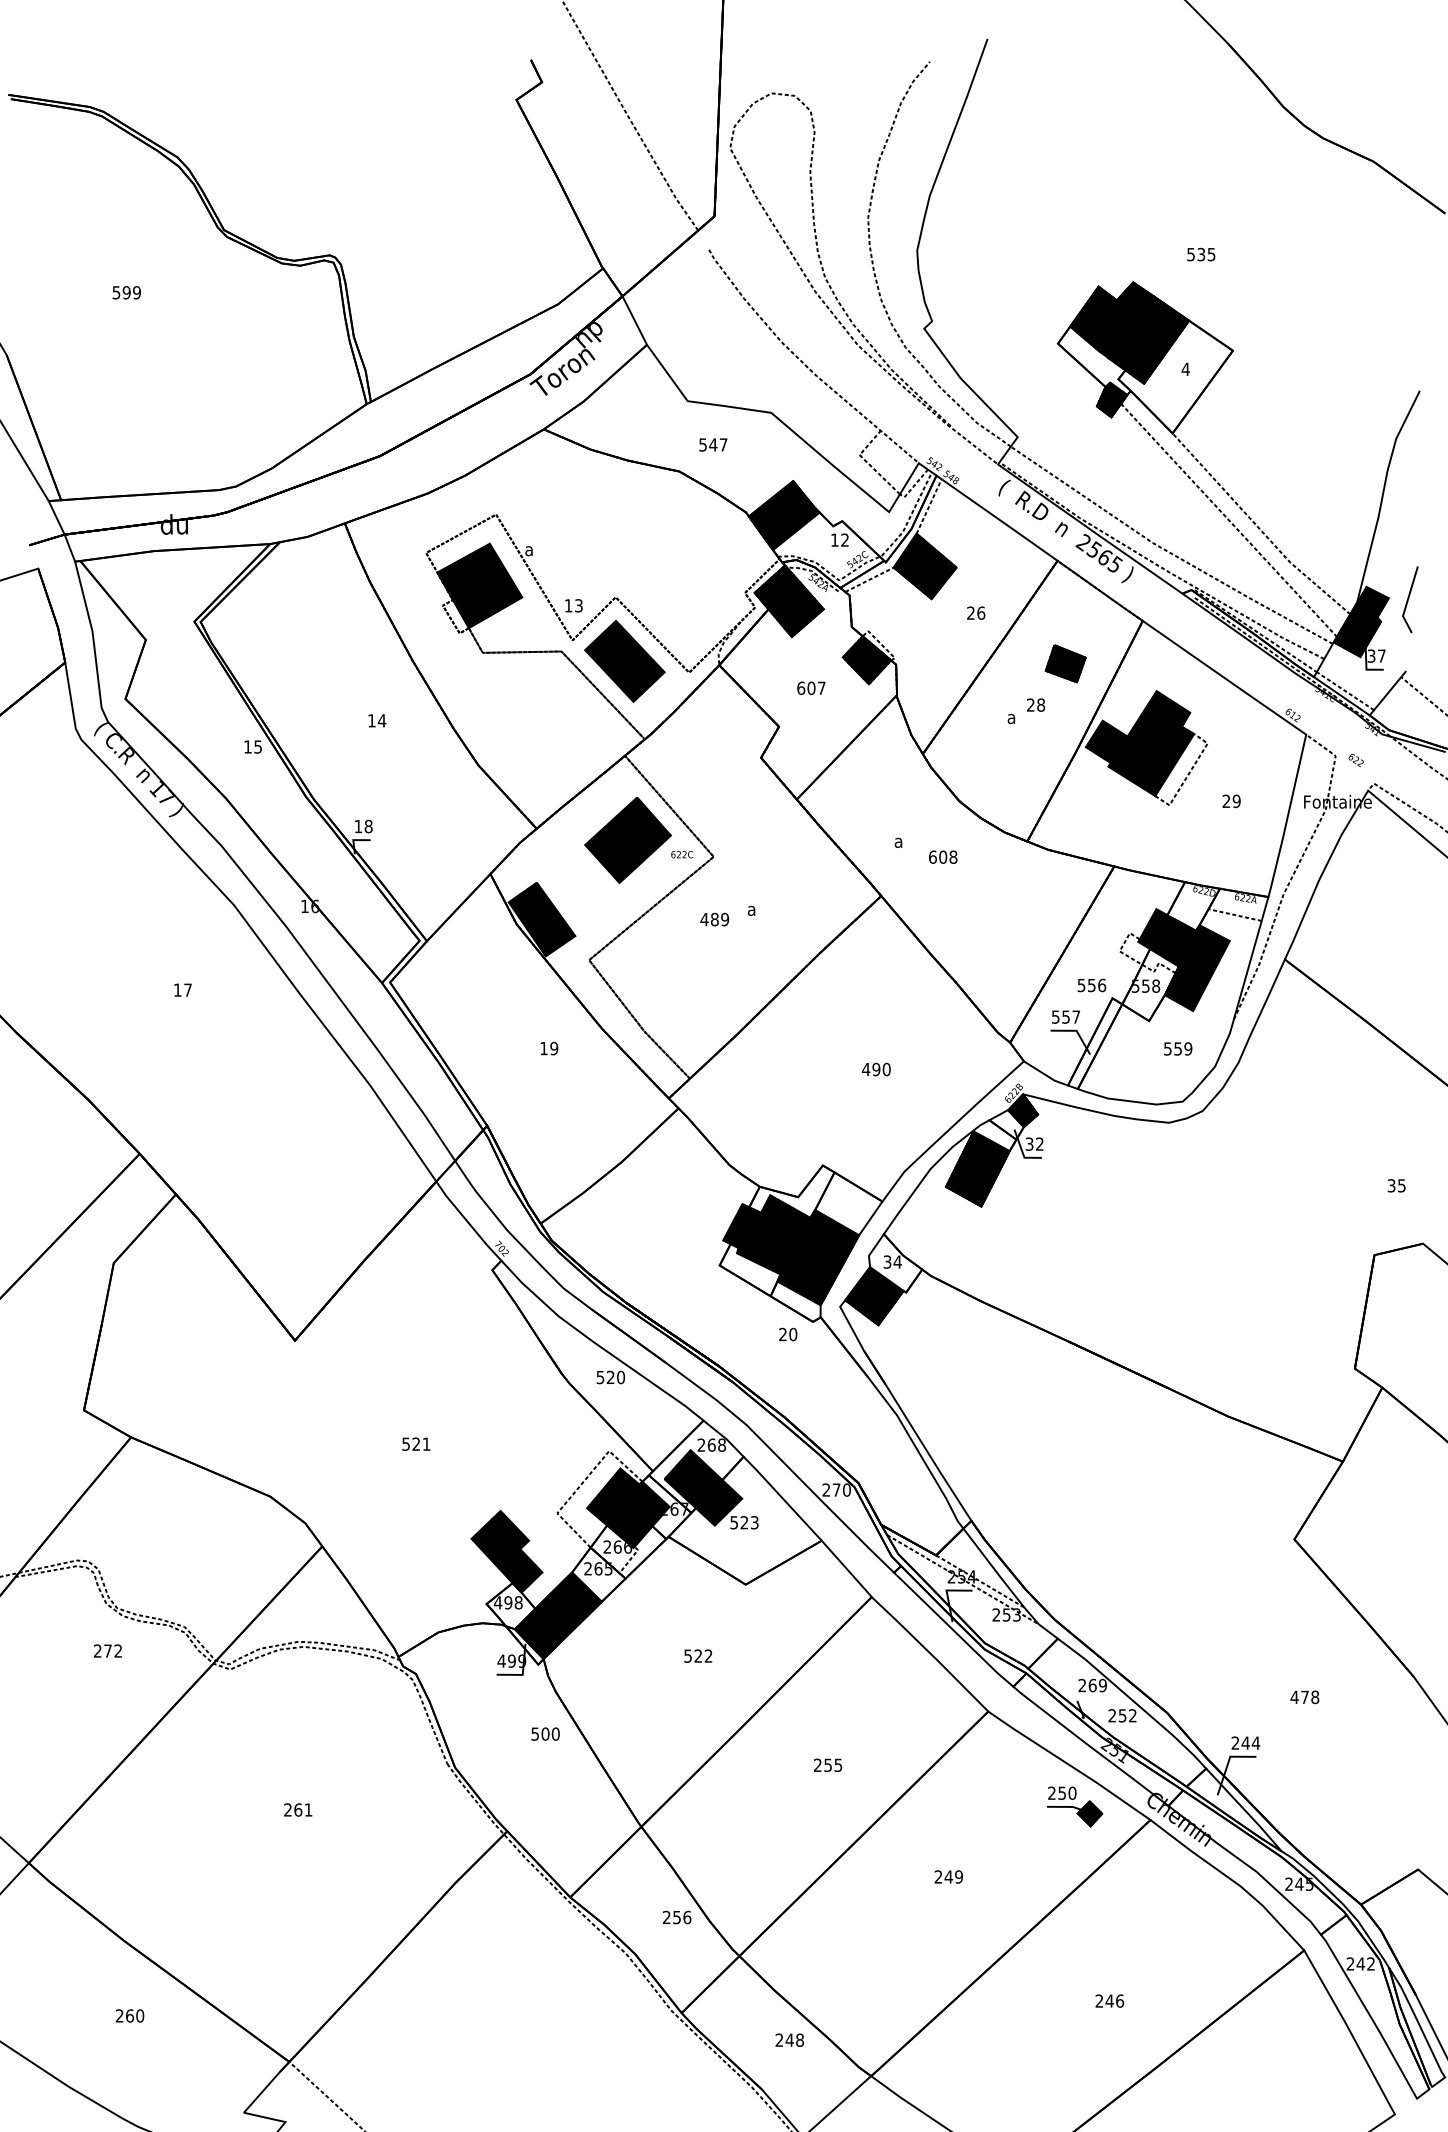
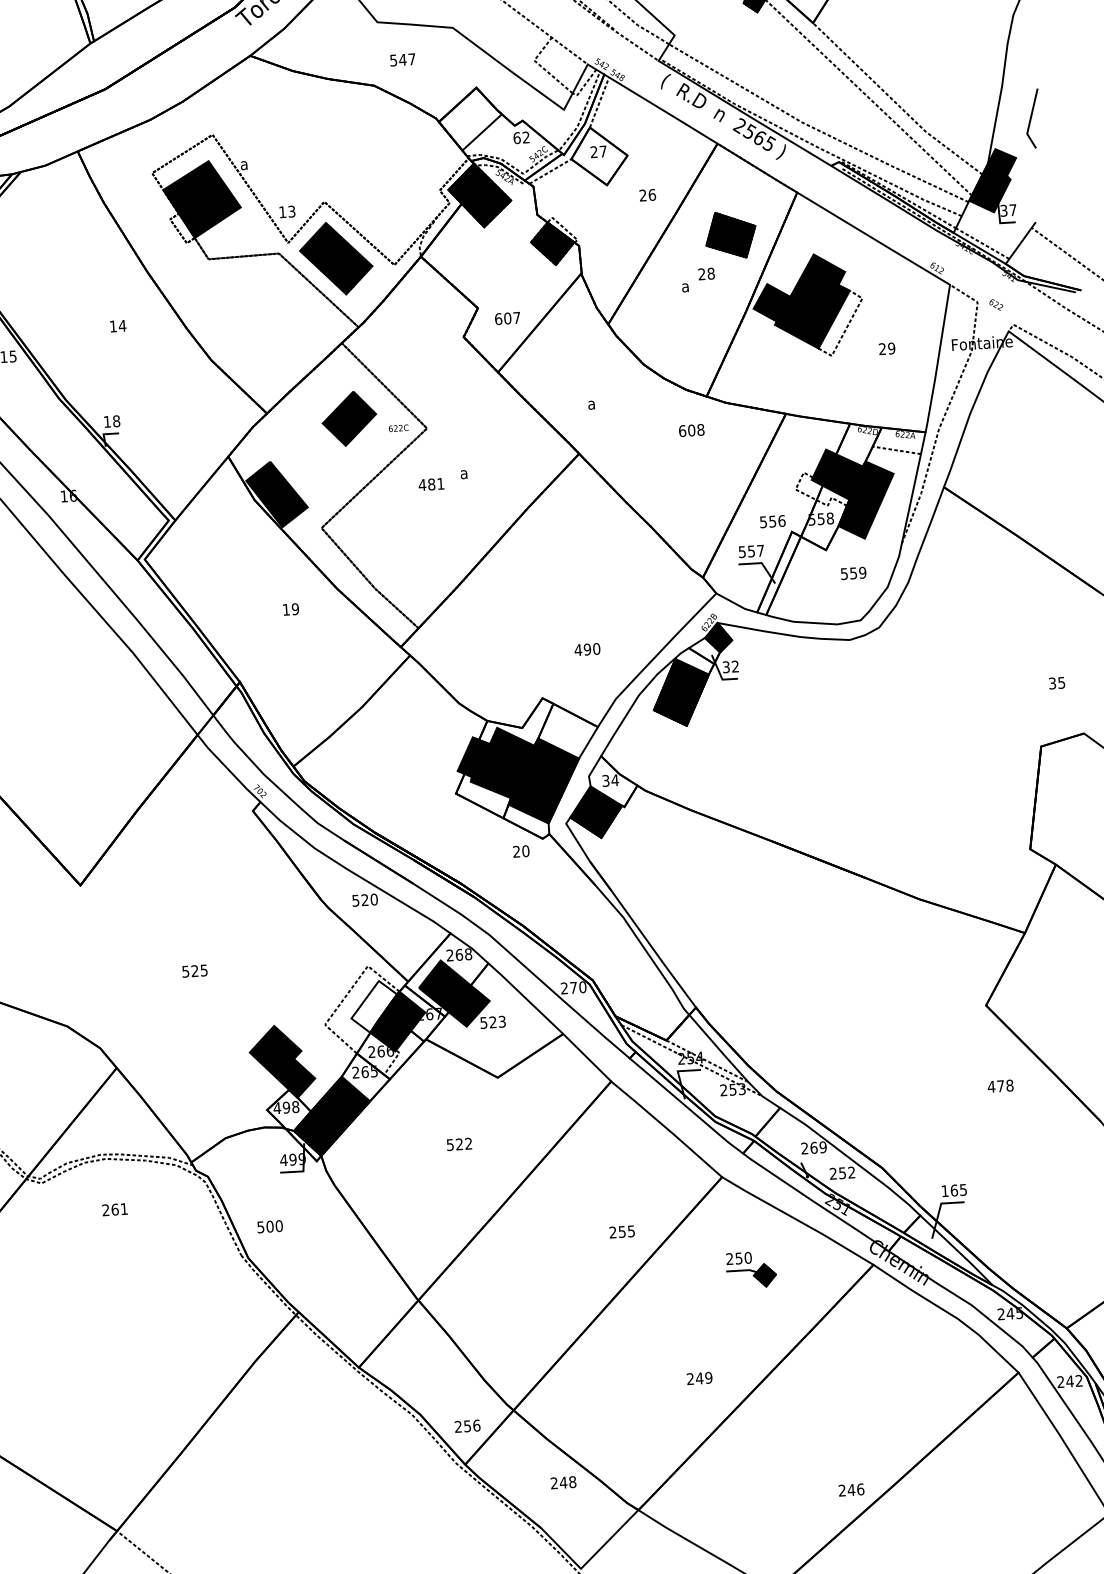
fill: (784, 515) -> (470, 118), removed
text: (834, 539) -> (516, 137), 12 -> 62
fill: (924, 566) -> (598, 156), removed
line: (1409, 598) -> (1032, 117), moved
part: (1065, 663) -> (730, 235), size x1.4
text: (811, 687) -> (507, 317), moved
part: (627, 840) -> (348, 418), size x0.7
text: (943, 856) -> (691, 429), moved
text: (725, 919) -> (441, 483), 489 -> 481
text: (875, 1069) -> (586, 649), moved
text: (426, 1443) -> (204, 969), 521 -> 525
fill: (613, 1496) -> (374, 1006), removed
text: (1304, 1697) -> (1000, 1086), moved
text: (545, 1733) -> (270, 1226), moved
text: (1245, 1742) -> (954, 1190), 244 -> 165
text: (828, 1765) -> (622, 1232), moved
part: (1075, 1806) -> (751, 1269), moved
text: (298, 1809) -> (115, 1209), moved
text: (948, 1876) -> (699, 1378), moved
text: (676, 1917) -> (467, 1426), moved
text: (1109, 2000) -> (851, 1489), moved

